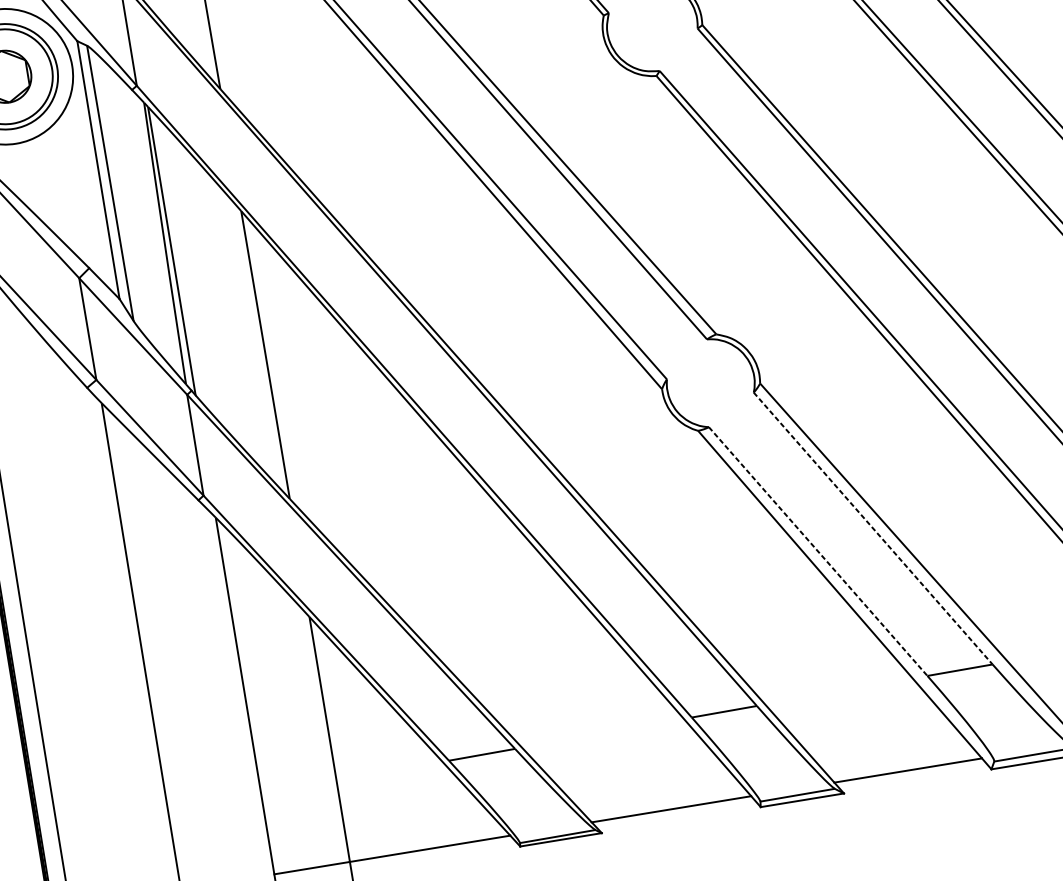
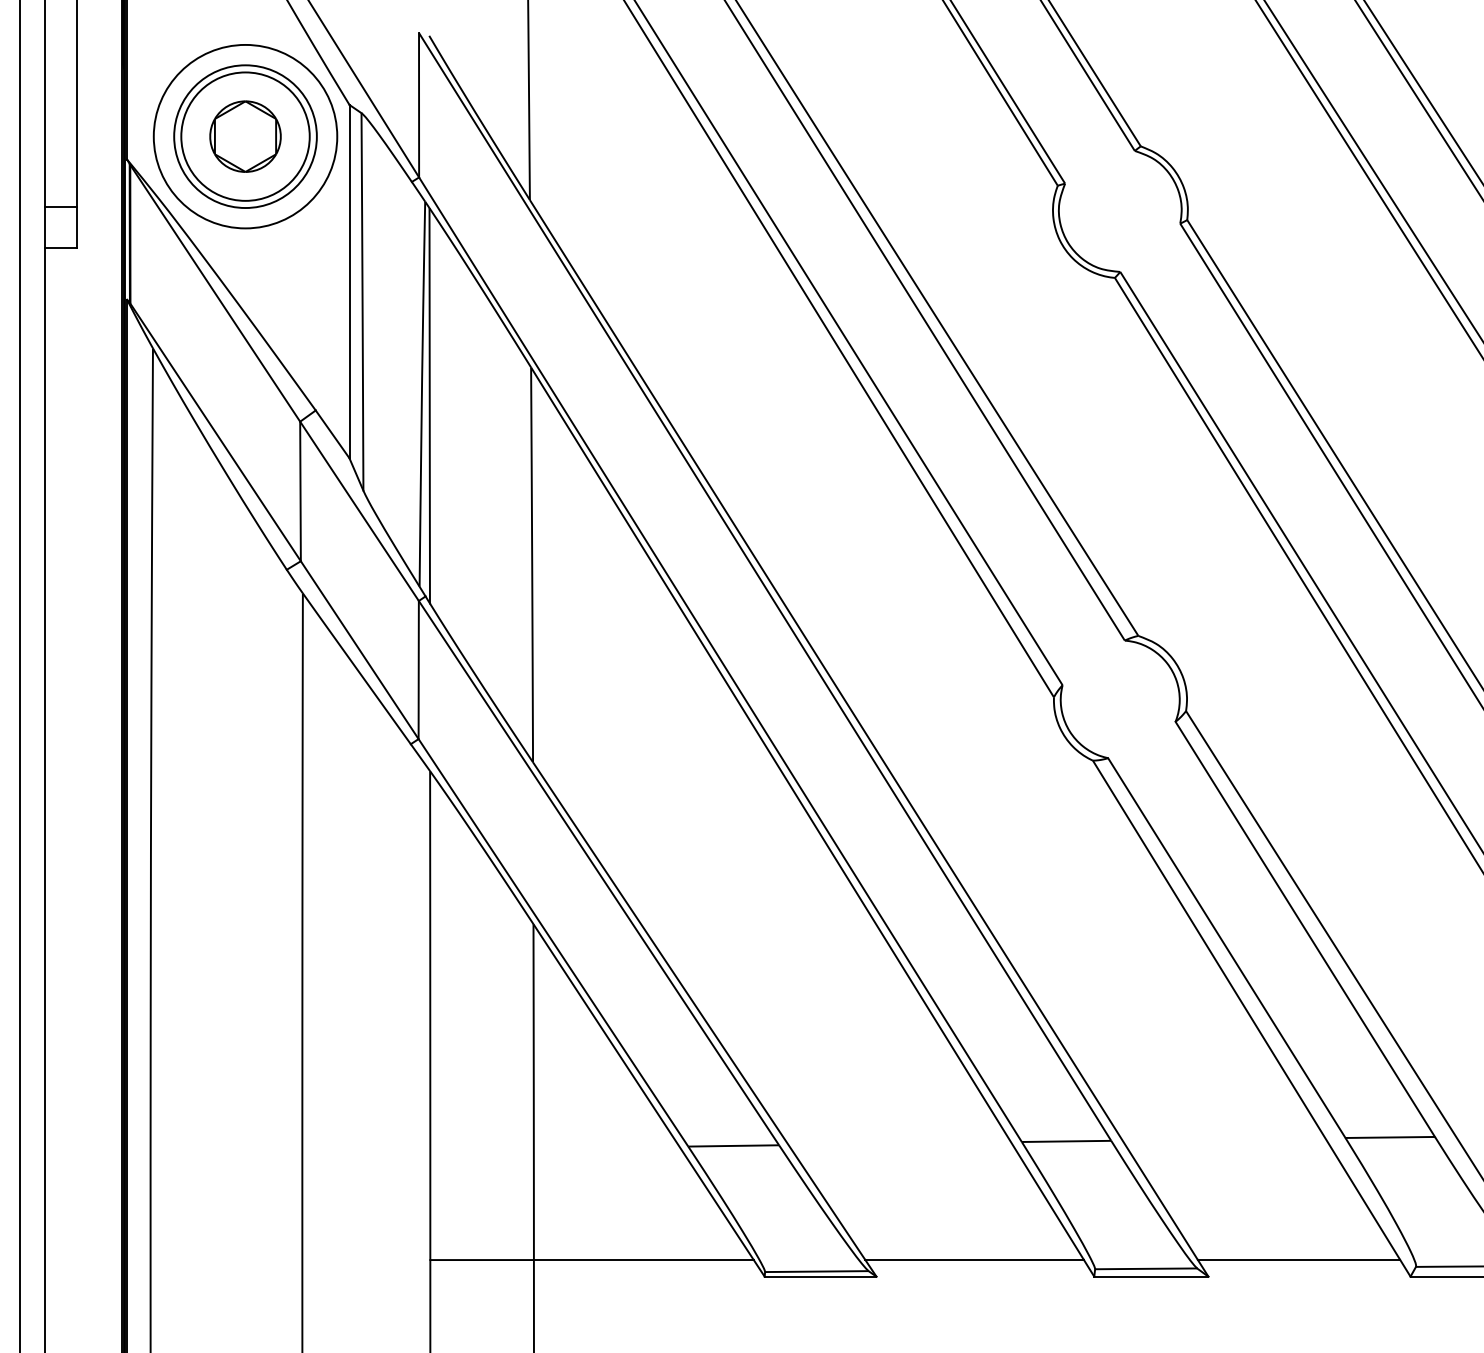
line: (873, 528) -> (1305, 929), dashed -> solid
line: (817, 551) -> (1226, 948), dashed -> solid

